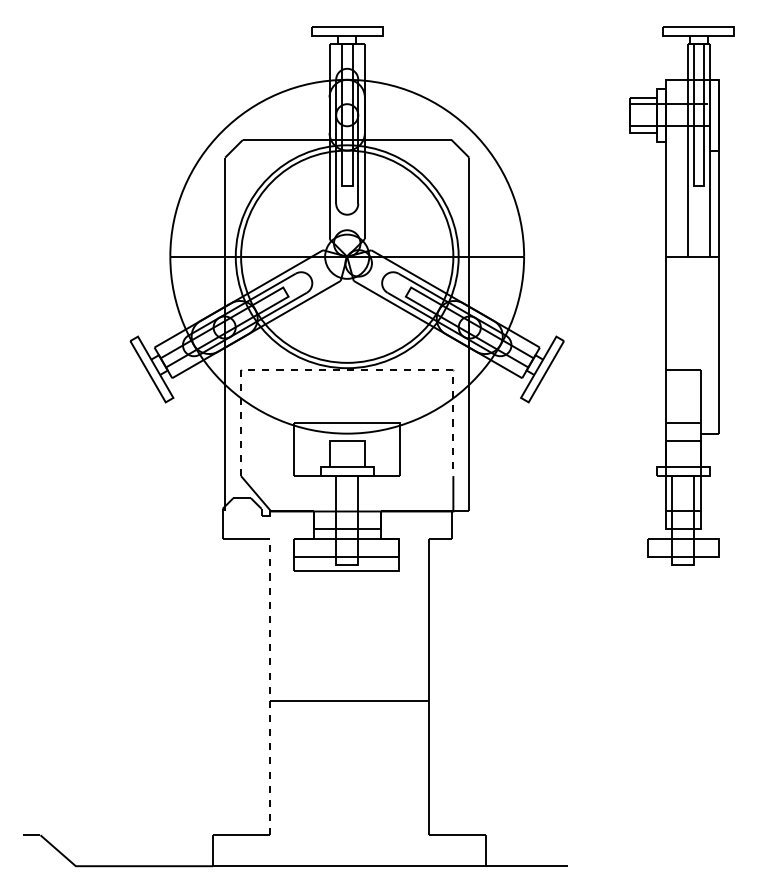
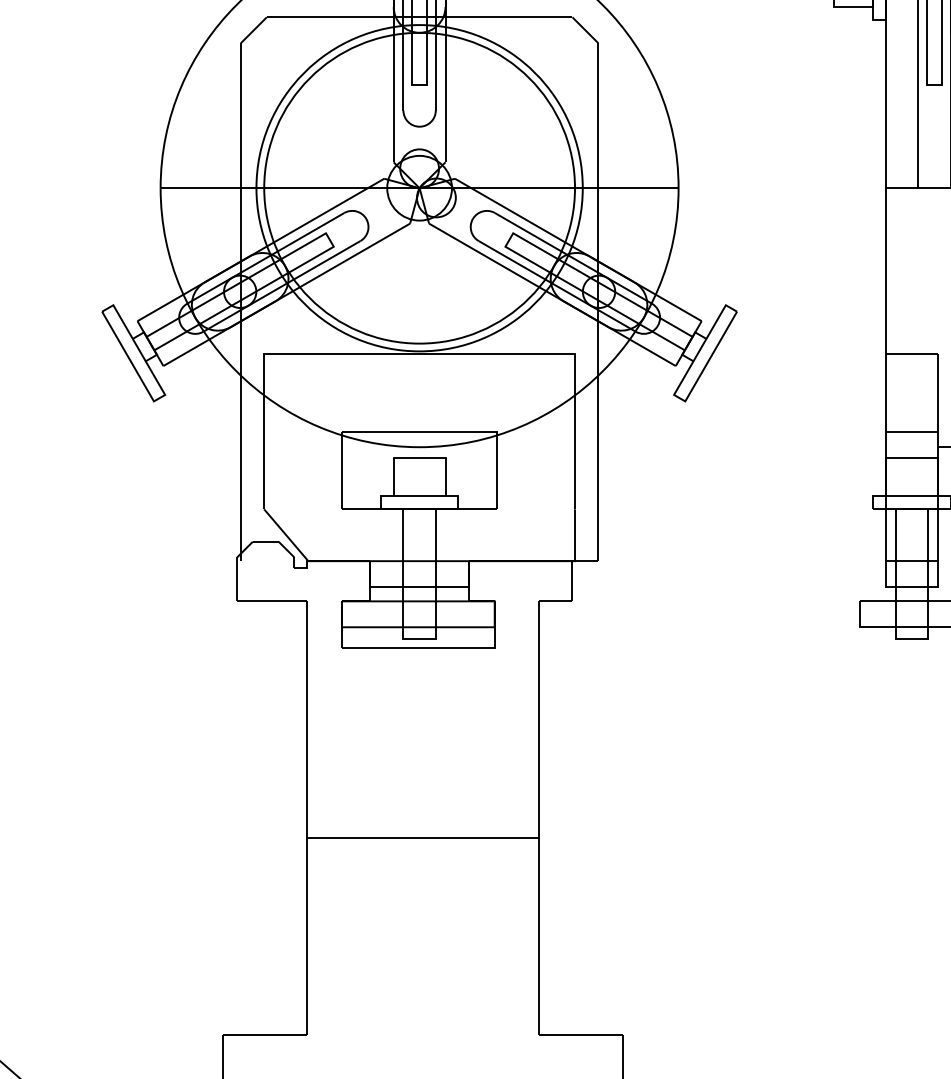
line: (347, 369) -> (420, 353), dashed -> solid
line: (270, 686) -> (307, 817), dashed -> solid

